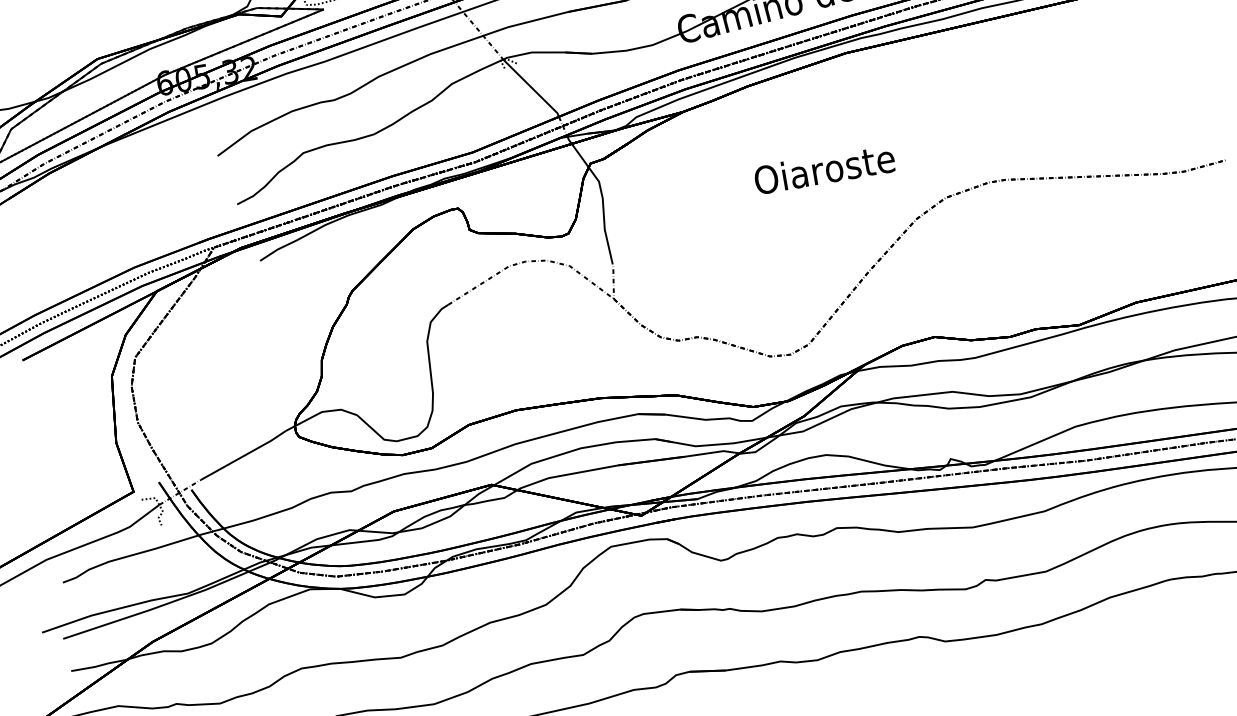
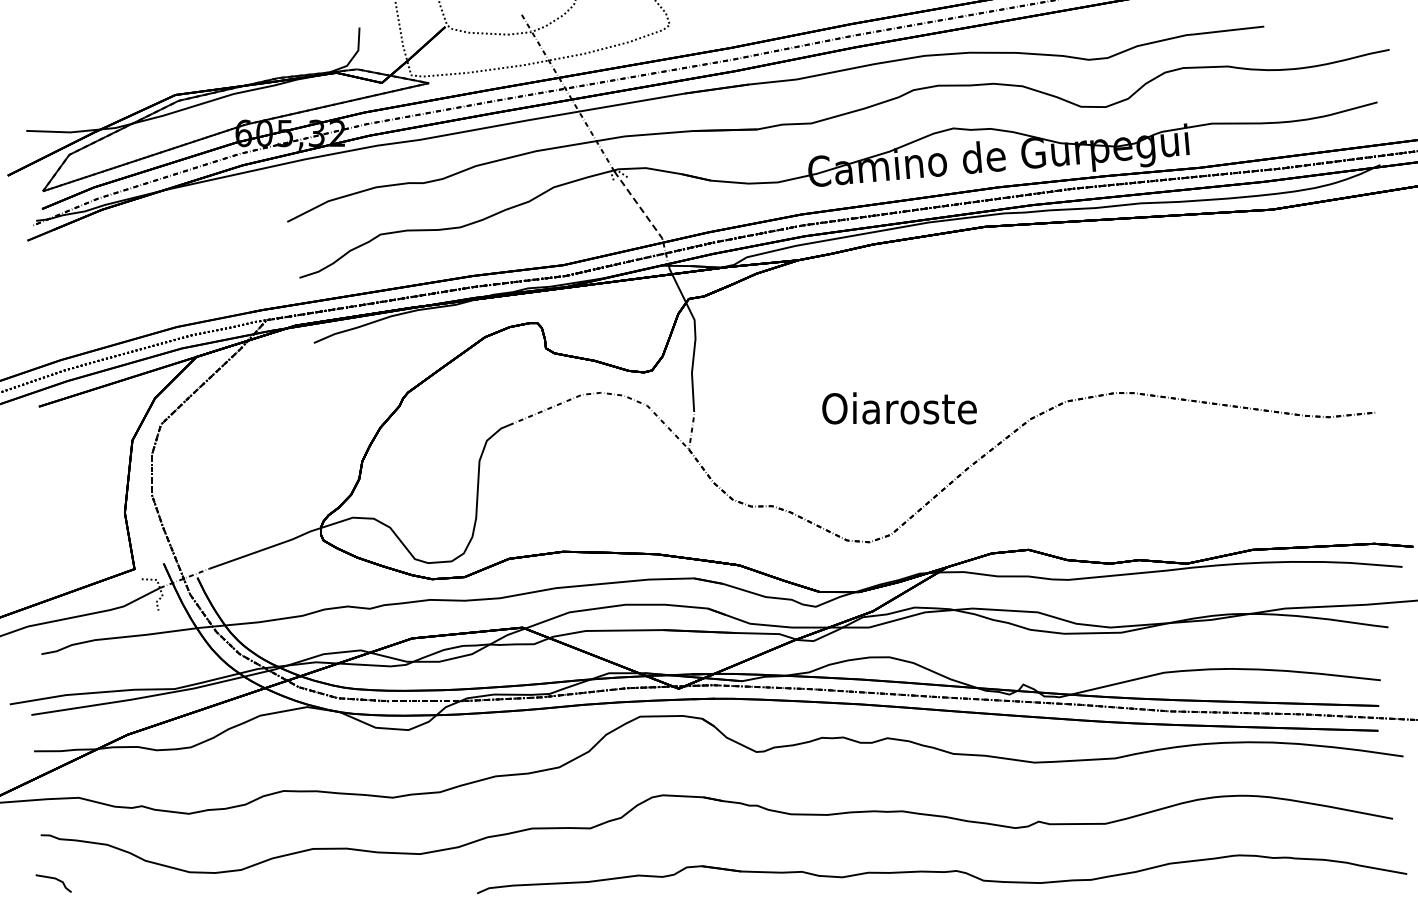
line: (533, 88) -> (640, 207), solid -> dashed
text: (824, 169) -> (899, 408), moved

